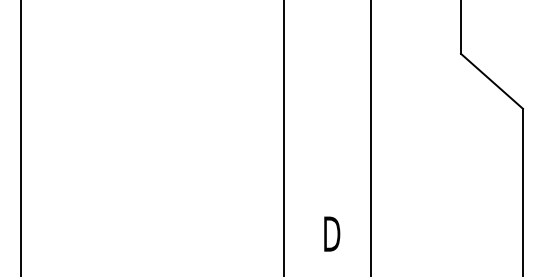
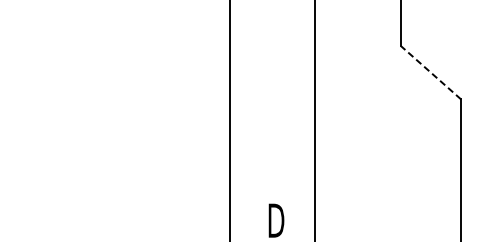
line: (491, 81) -> (430, 73), solid -> dashed

